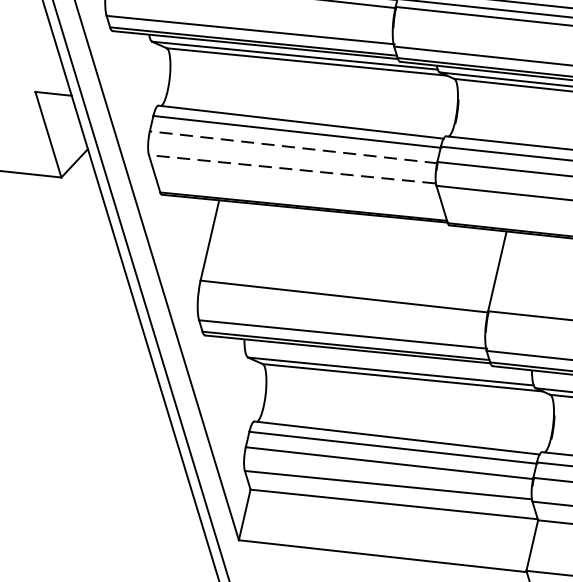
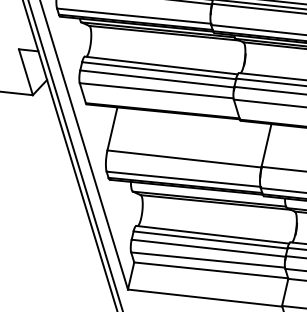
line: (293, 148) -> (157, 79), dashed -> solid
line: (292, 168) -> (156, 90), dashed -> solid

